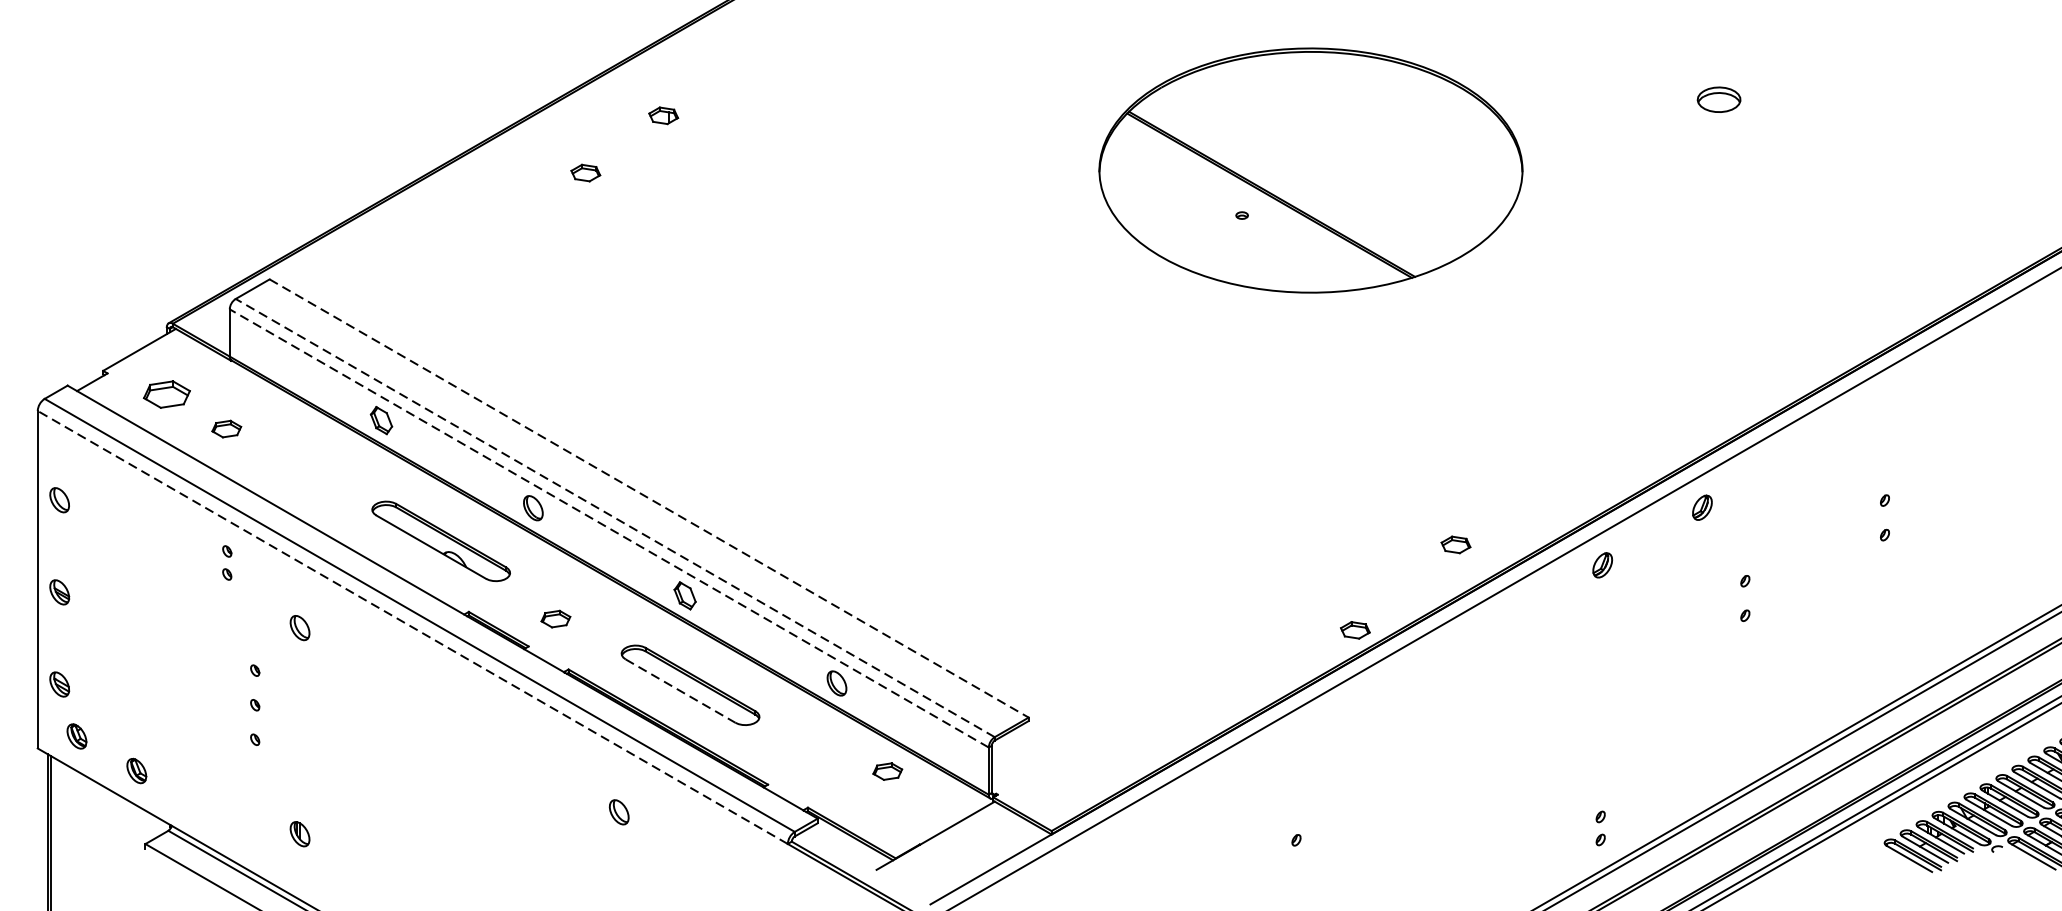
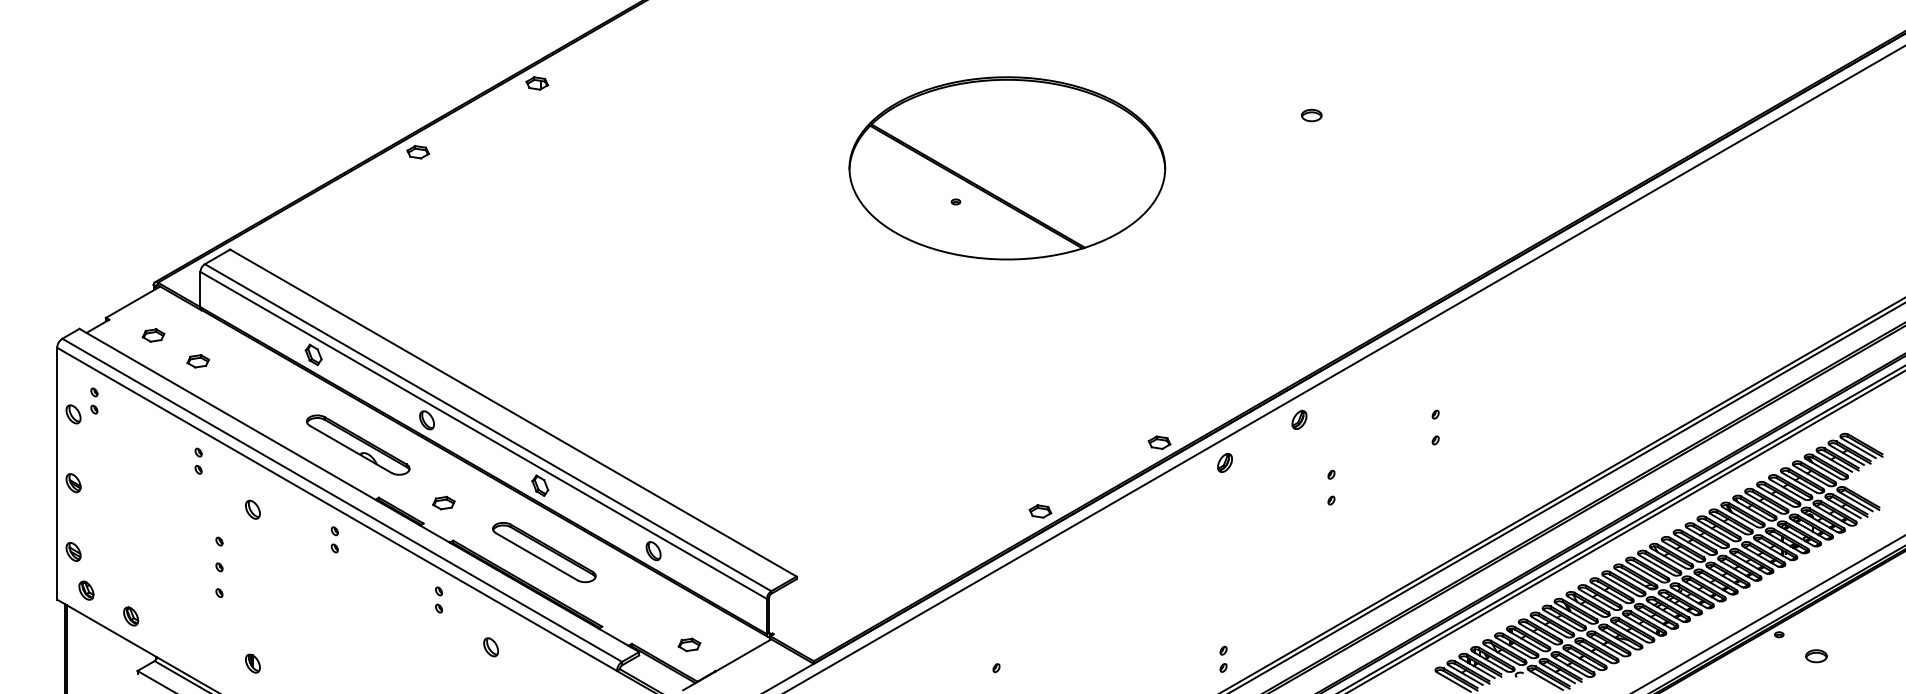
part: (1718, 99) -> (1311, 115), size x0.62
part: (663, 115) -> (537, 83), moved
part: (584, 173) -> (417, 152), moved
part: (166, 394) -> (153, 335), size x0.62
part: (87, 481) -> (94, 400), added
line: (649, 499) -> (513, 413), dashed -> solid
line: (614, 517) -> (487, 427), dashed -> solid
line: (609, 528) -> (483, 435), dashed -> solid
part: (1455, 544) -> (1159, 442), moved
line: (412, 627) -> (336, 509), dashed -> solid
part: (409, 667) -> (334, 539), added
line: (681, 691) -> (537, 557), dashed -> solid
part: (548, 748) -> (438, 599), added
part: (887, 771) -> (689, 644), moved

